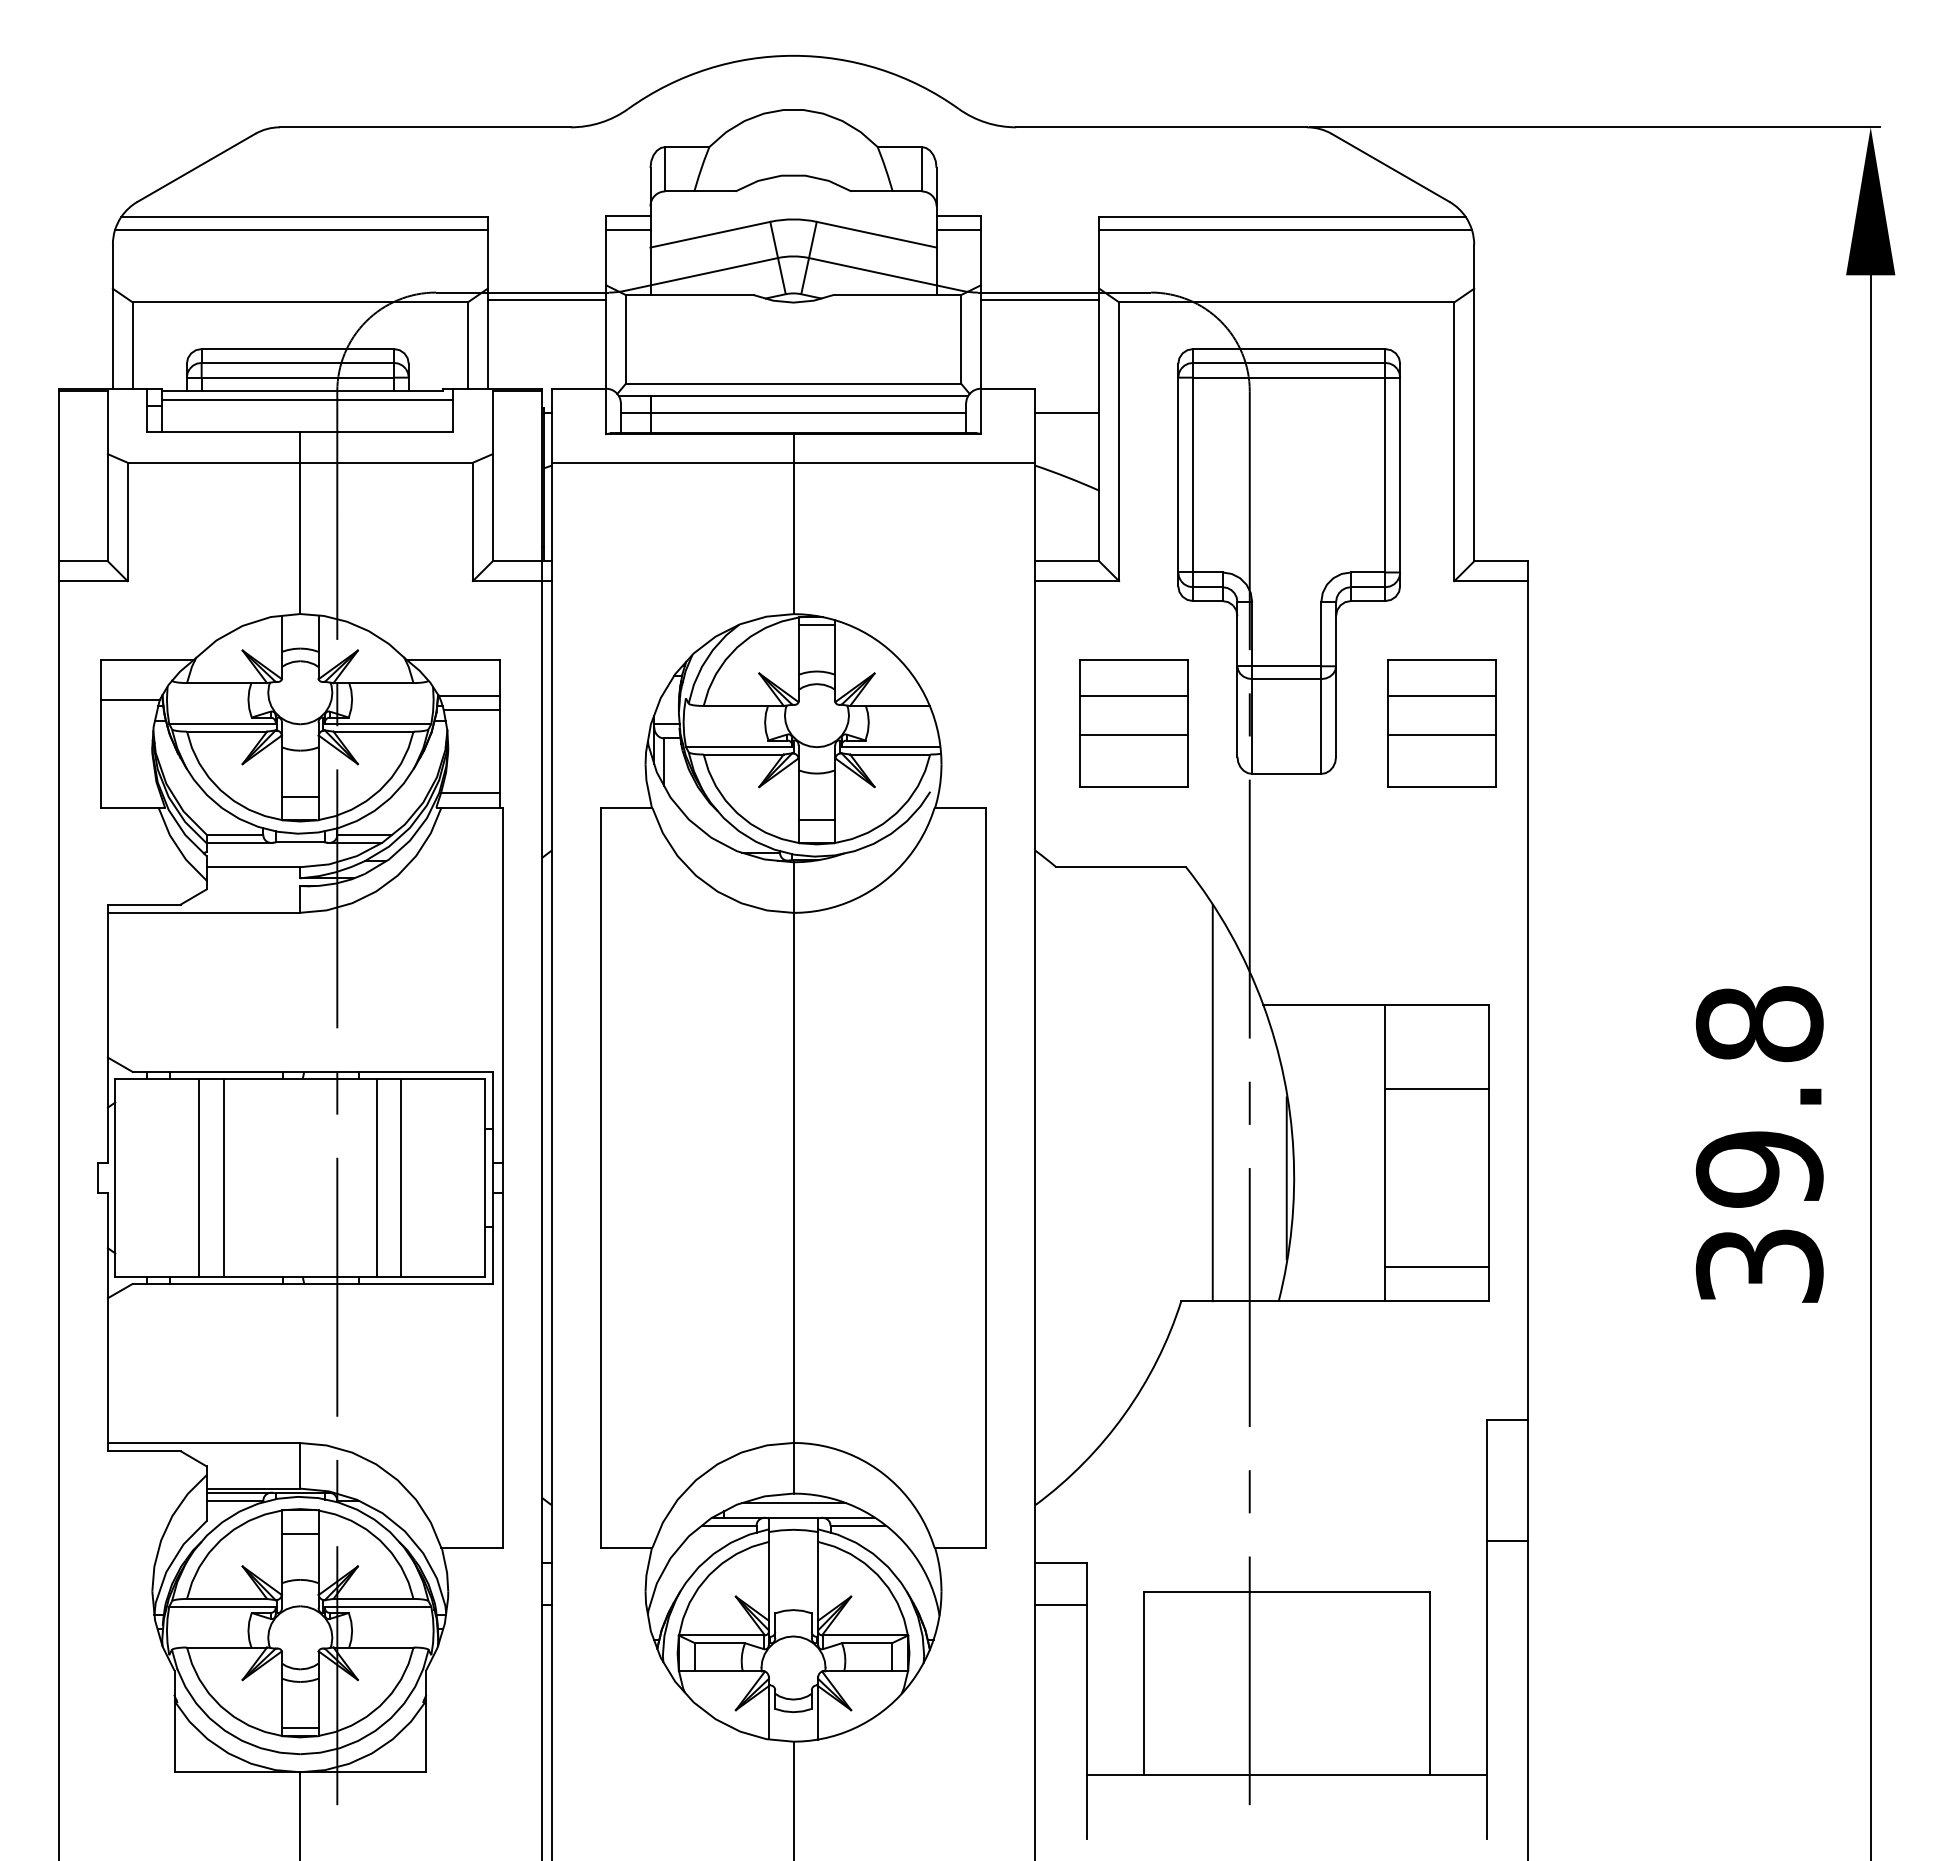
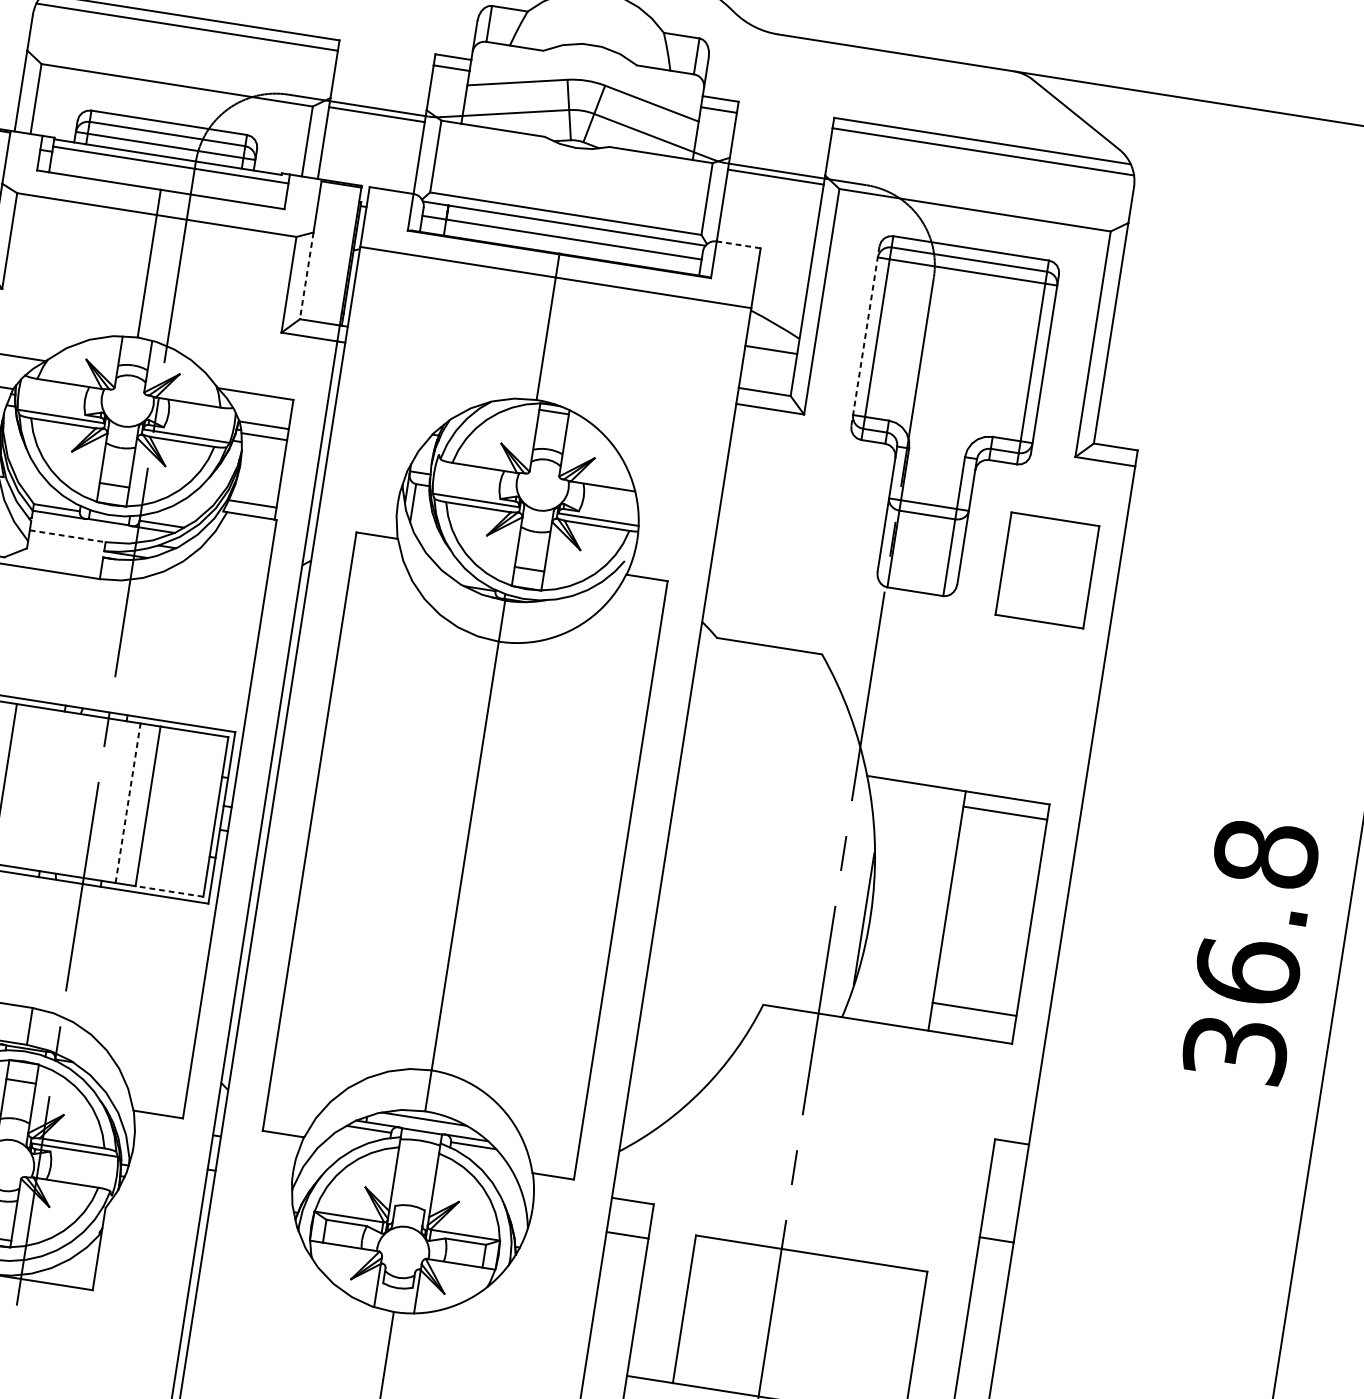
line: (1007, 388) -> (738, 244), solid -> dashed
line: (1067, 413) -> (771, 350), moved
line: (1178, 475) -> (865, 336), solid -> dashed
line: (492, 507) -> (306, 275), solid -> dashed
line: (1441, 695) -> (1050, 547), removed
part: (1133, 723) -> (797, 531), removed
line: (1441, 735) -> (1045, 580), removed
line: (253, 867) -> (67, 536), solid -> dashed
line: (1436, 1089) -> (1004, 813), moved
line: (1212, 1102) -> (813, 848), removed
text: (1759, 1168) -> (1247, 970), 39.8 -> 36.8
line: (376, 1177) -> (127, 802), solid -> dashed
line: (443, 1276) -> (169, 891), solid -> dashed

